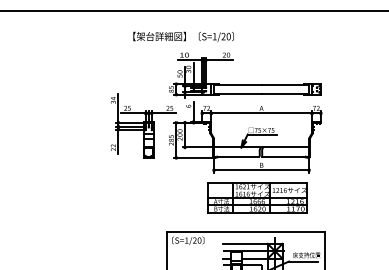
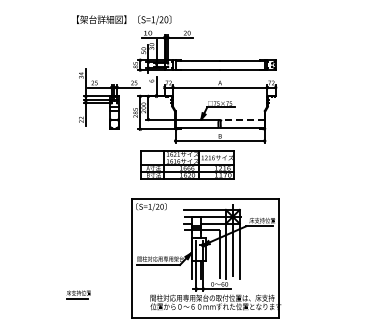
text: (184, 36) -> (124, 19), moved
line: (286, 147) -> (243, 119), solid -> dashed
part: (257, 197) -> (187, 164), moved

